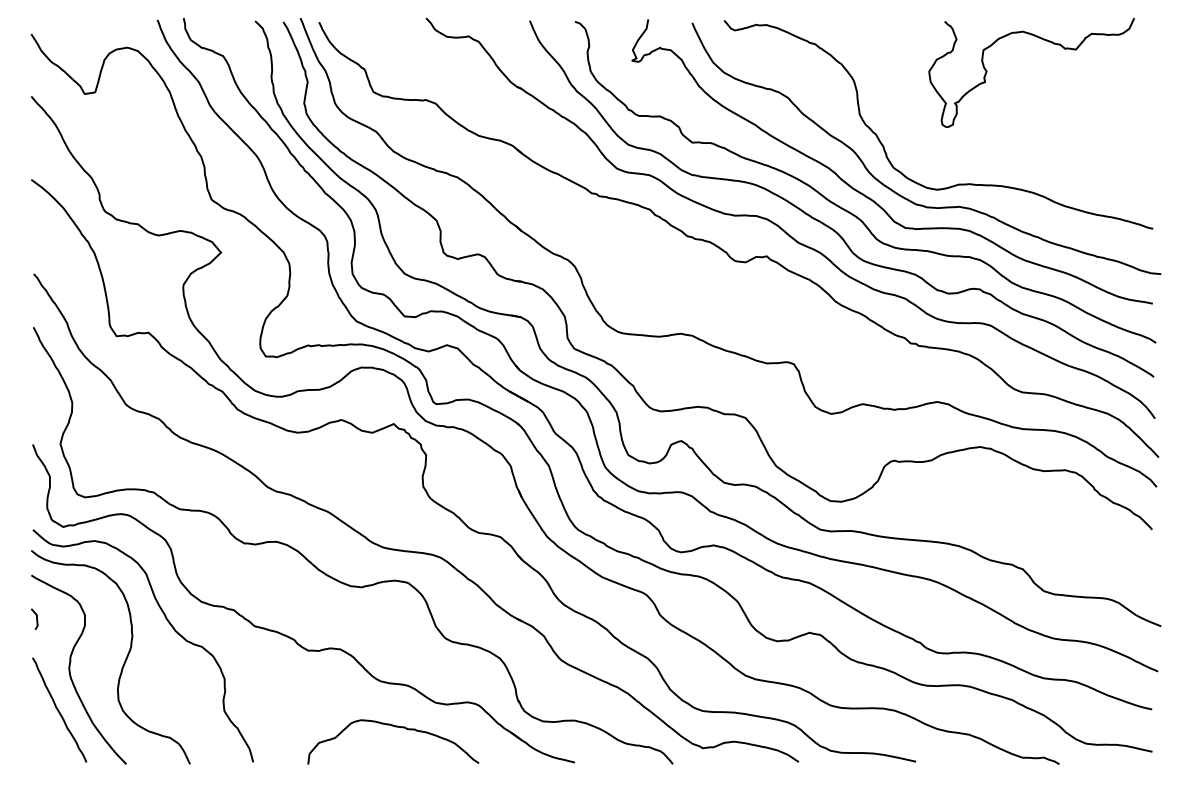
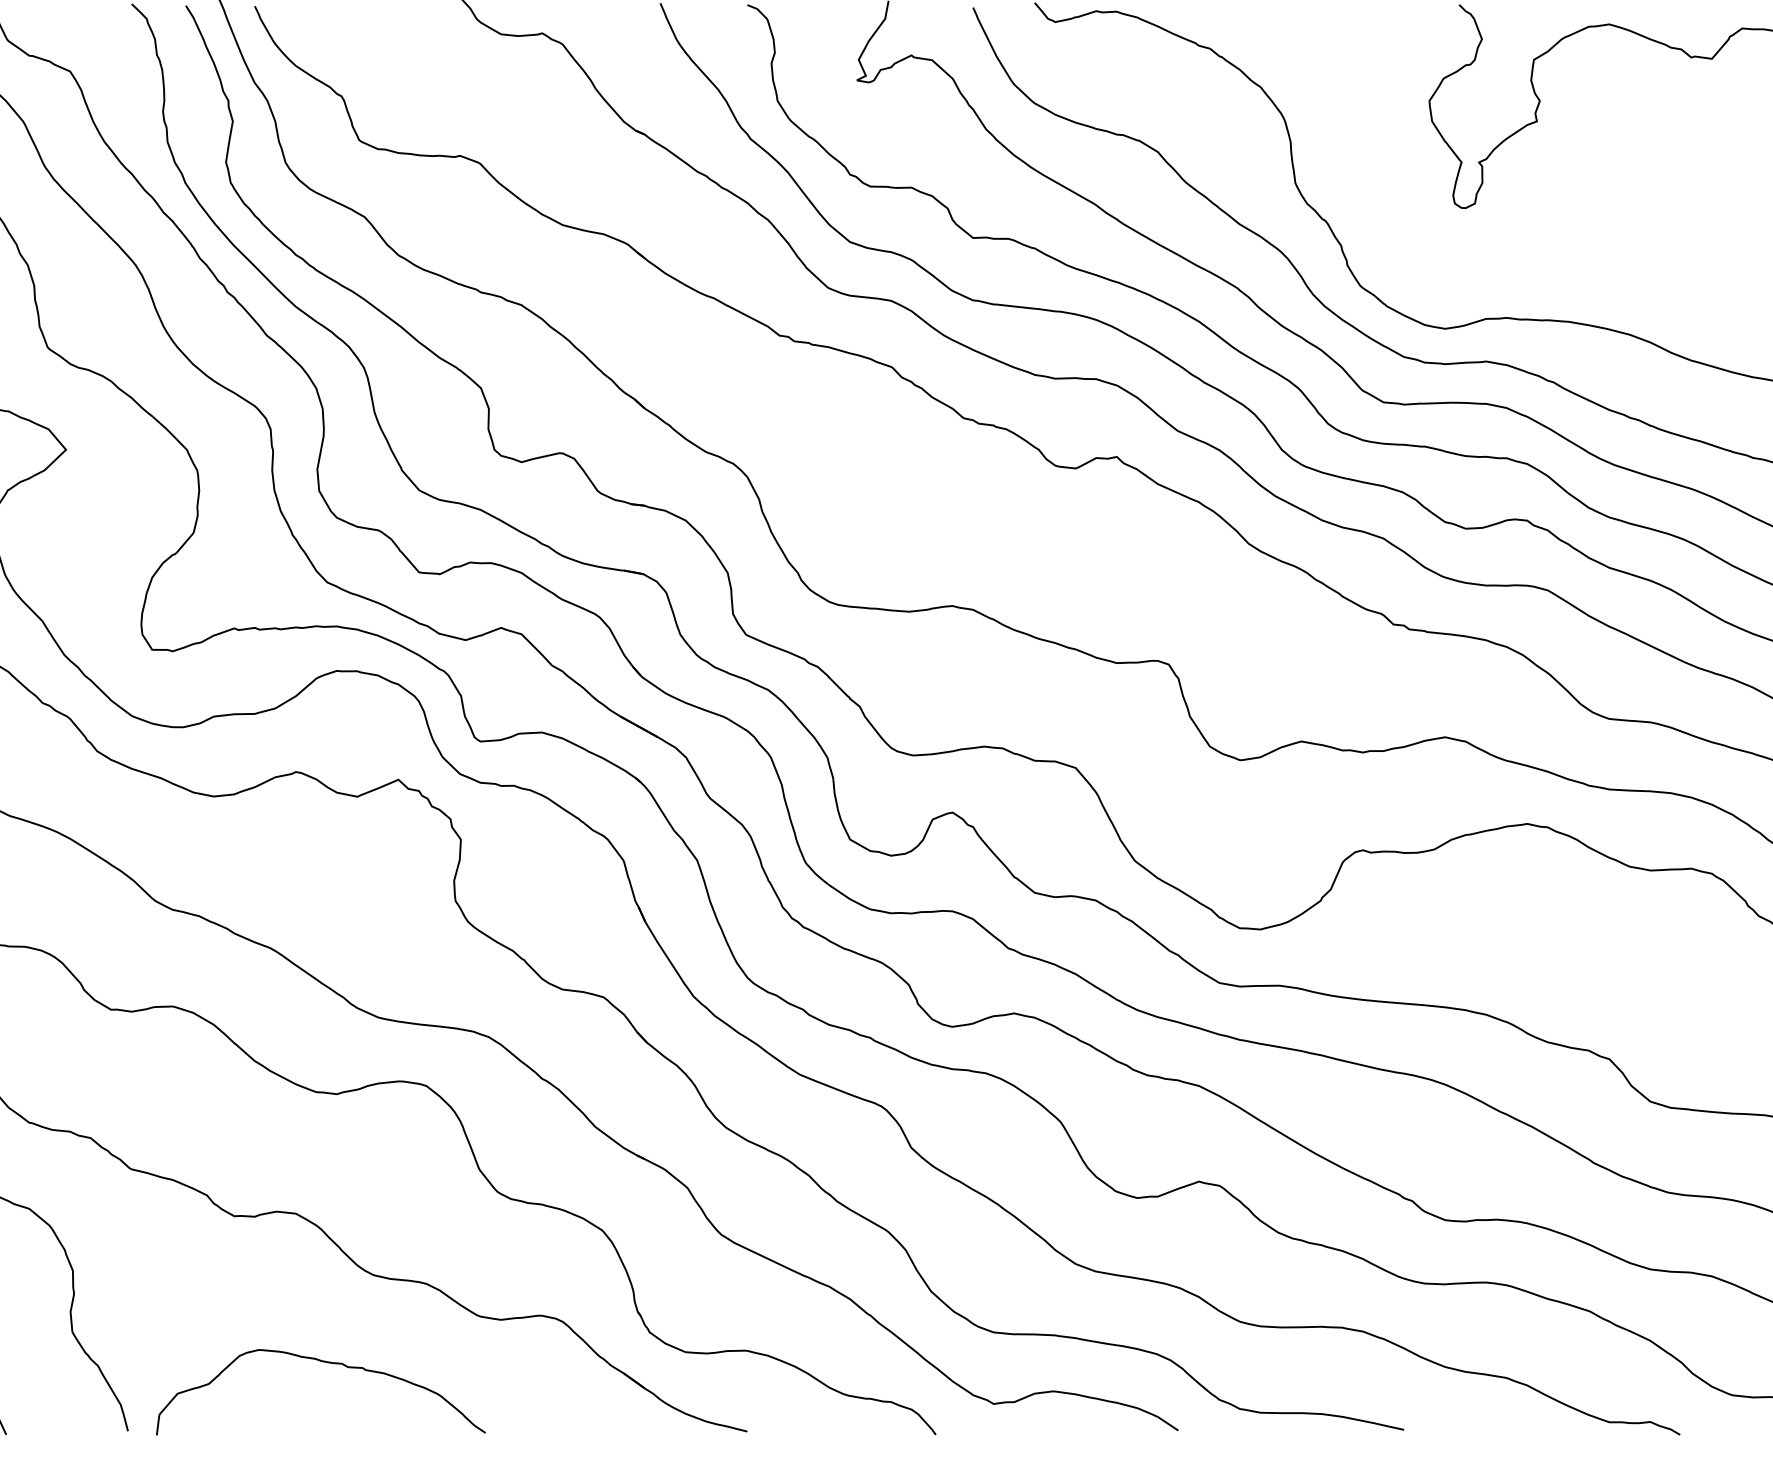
curve: (395, 727) -> (324, 1364), moved

